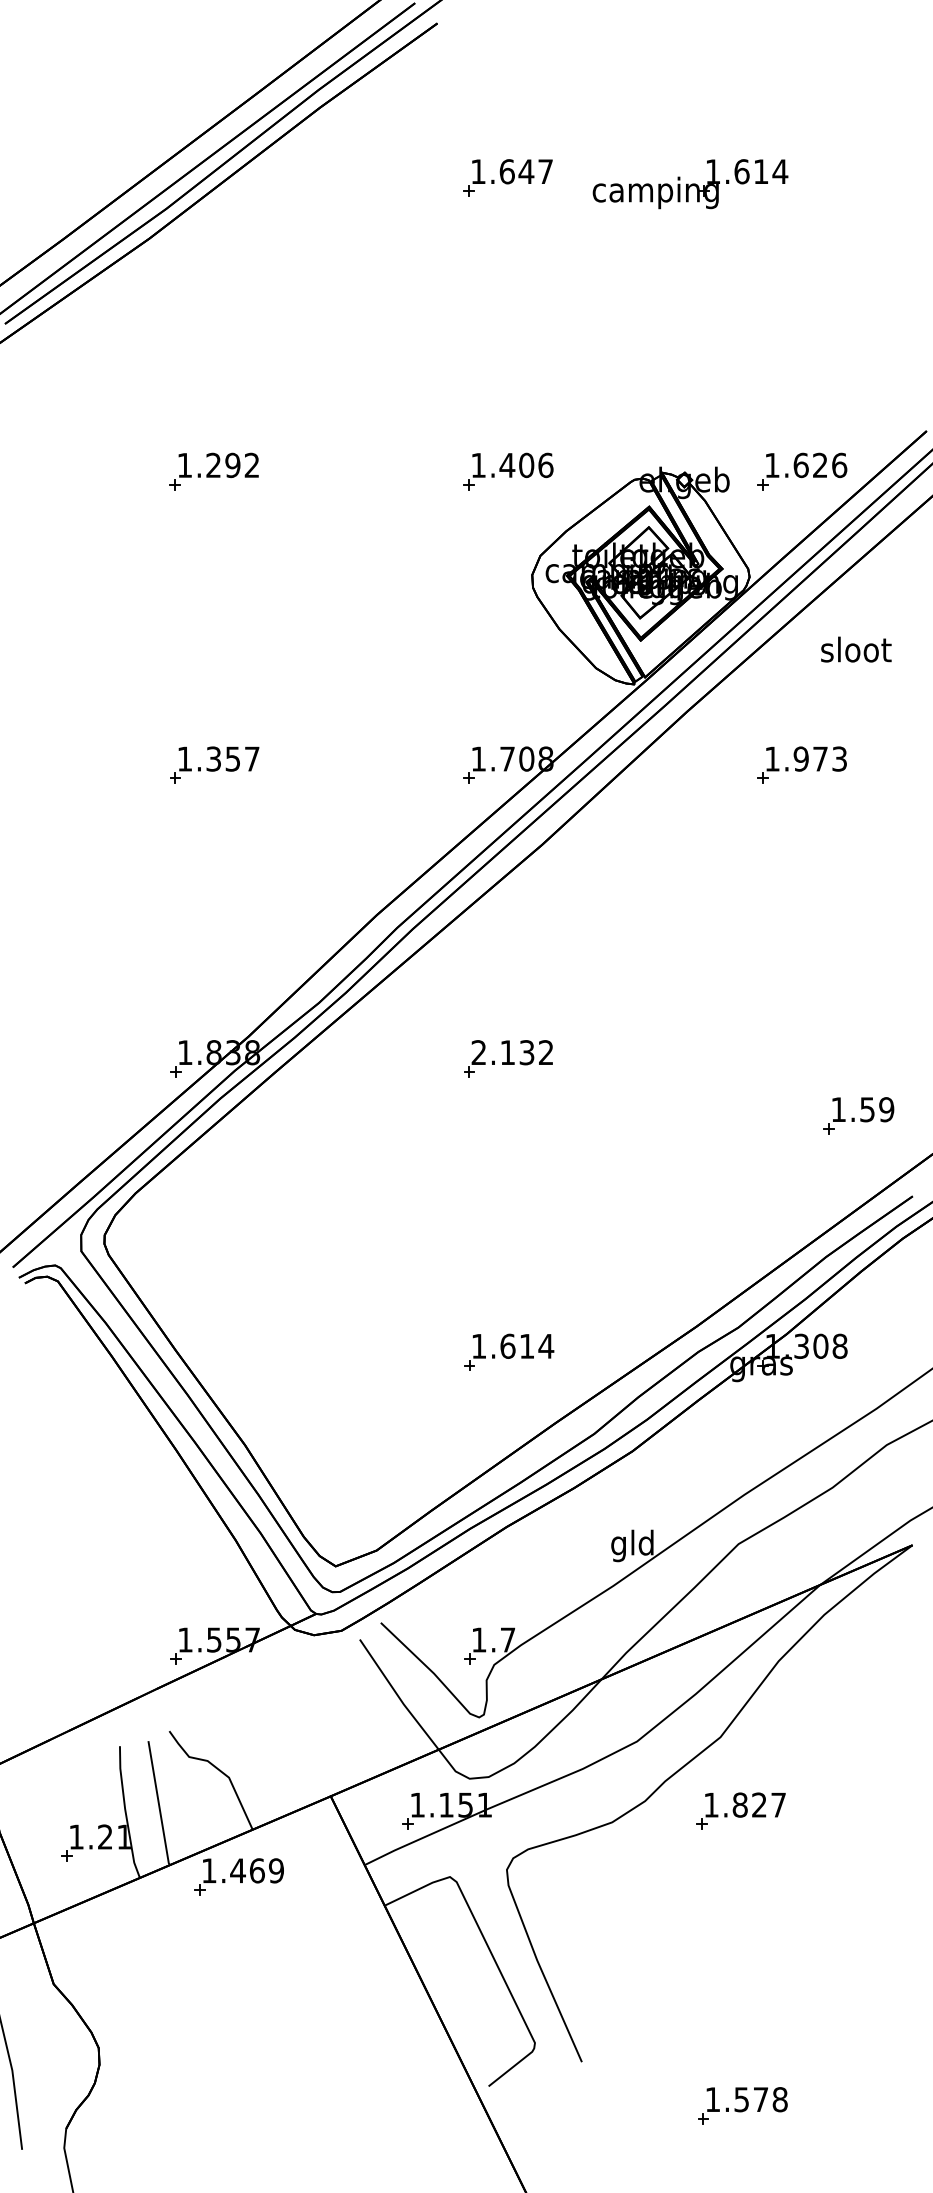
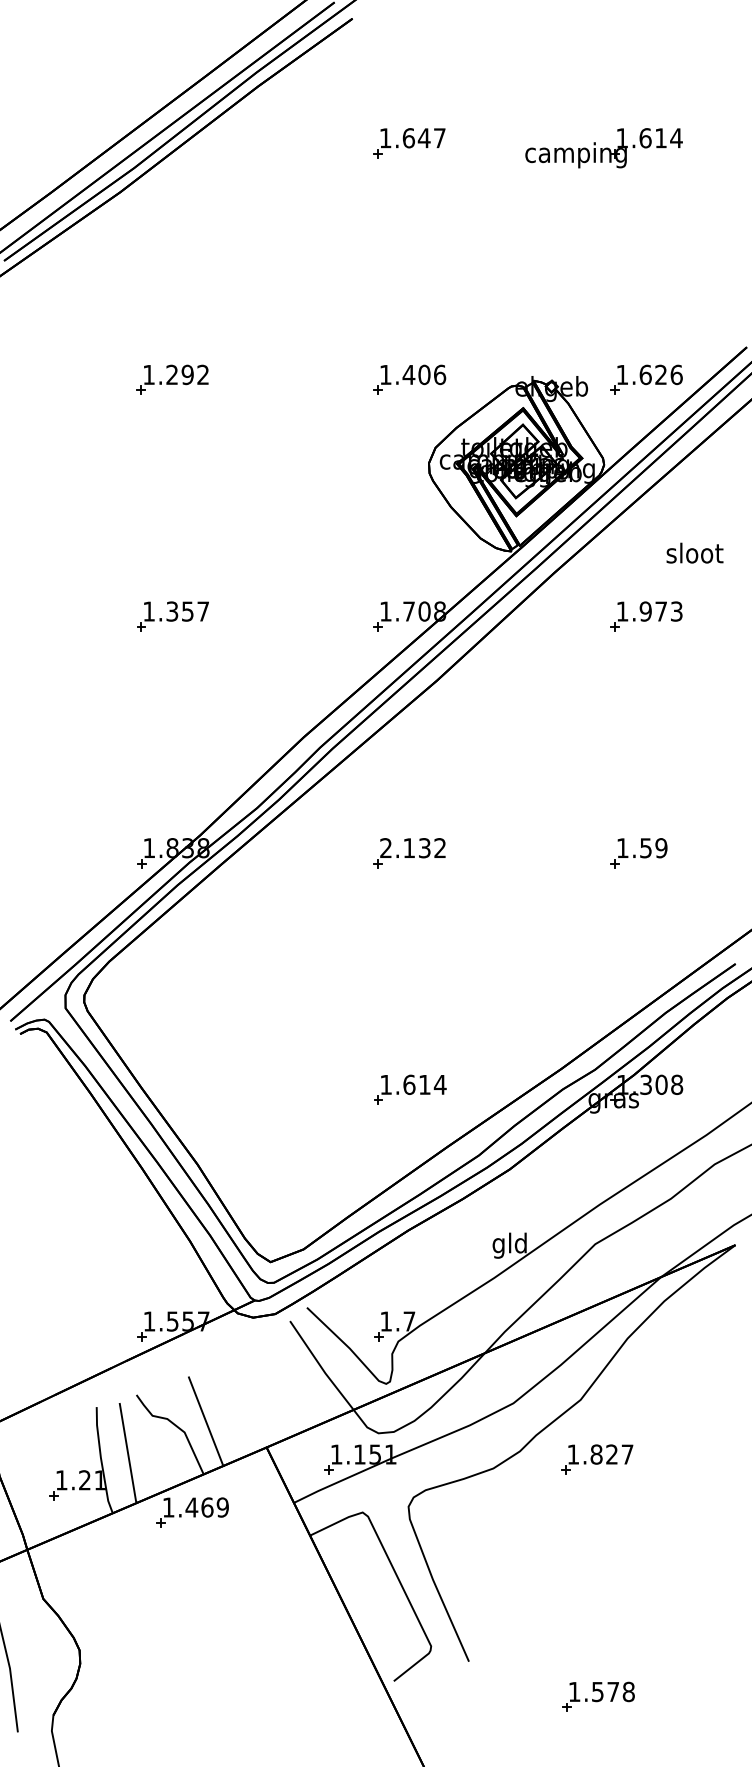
part: (690, 184) -> (604, 148), moved
text: (856, 649) -> (695, 553), moved
part: (858, 1115) -> (638, 852), moved
line: (255, 1764) -> (205, 1421), added

